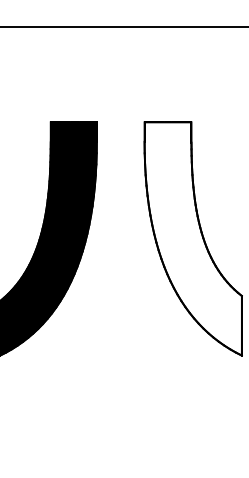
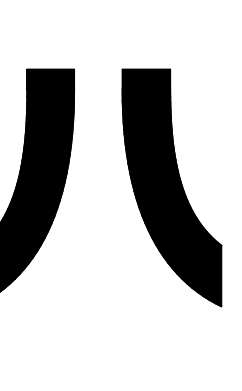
fill: (192, 238) -> (171, 187), added

